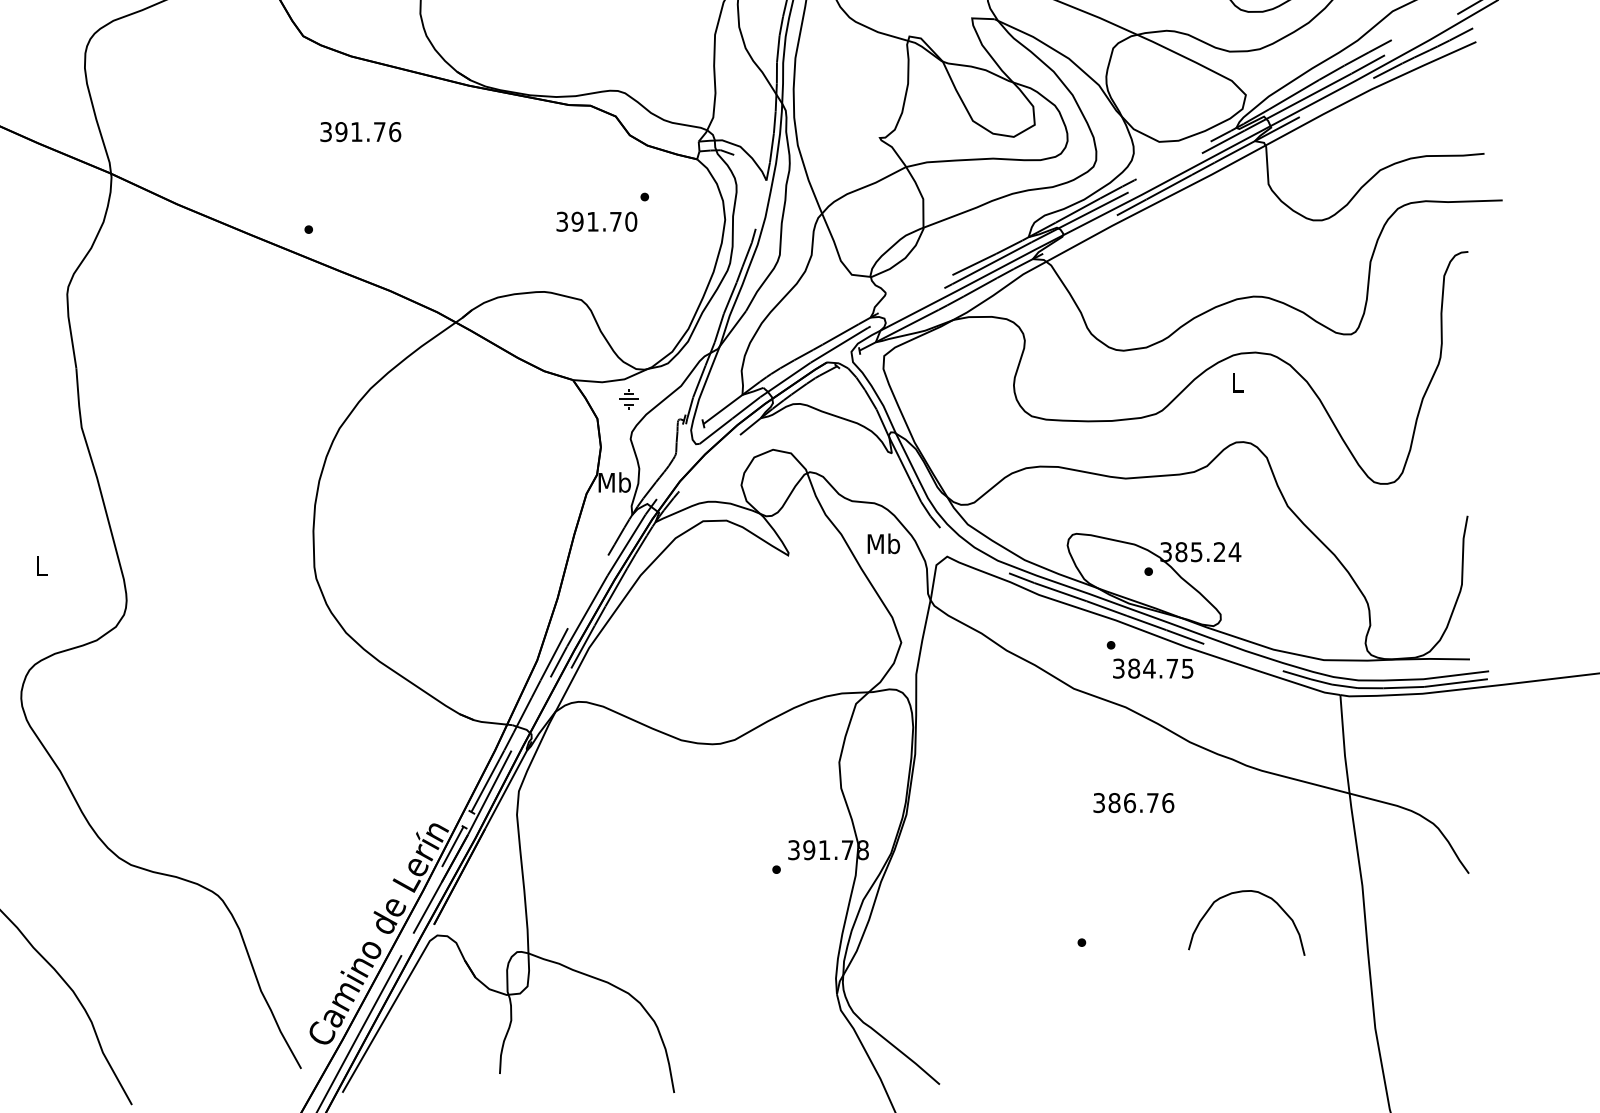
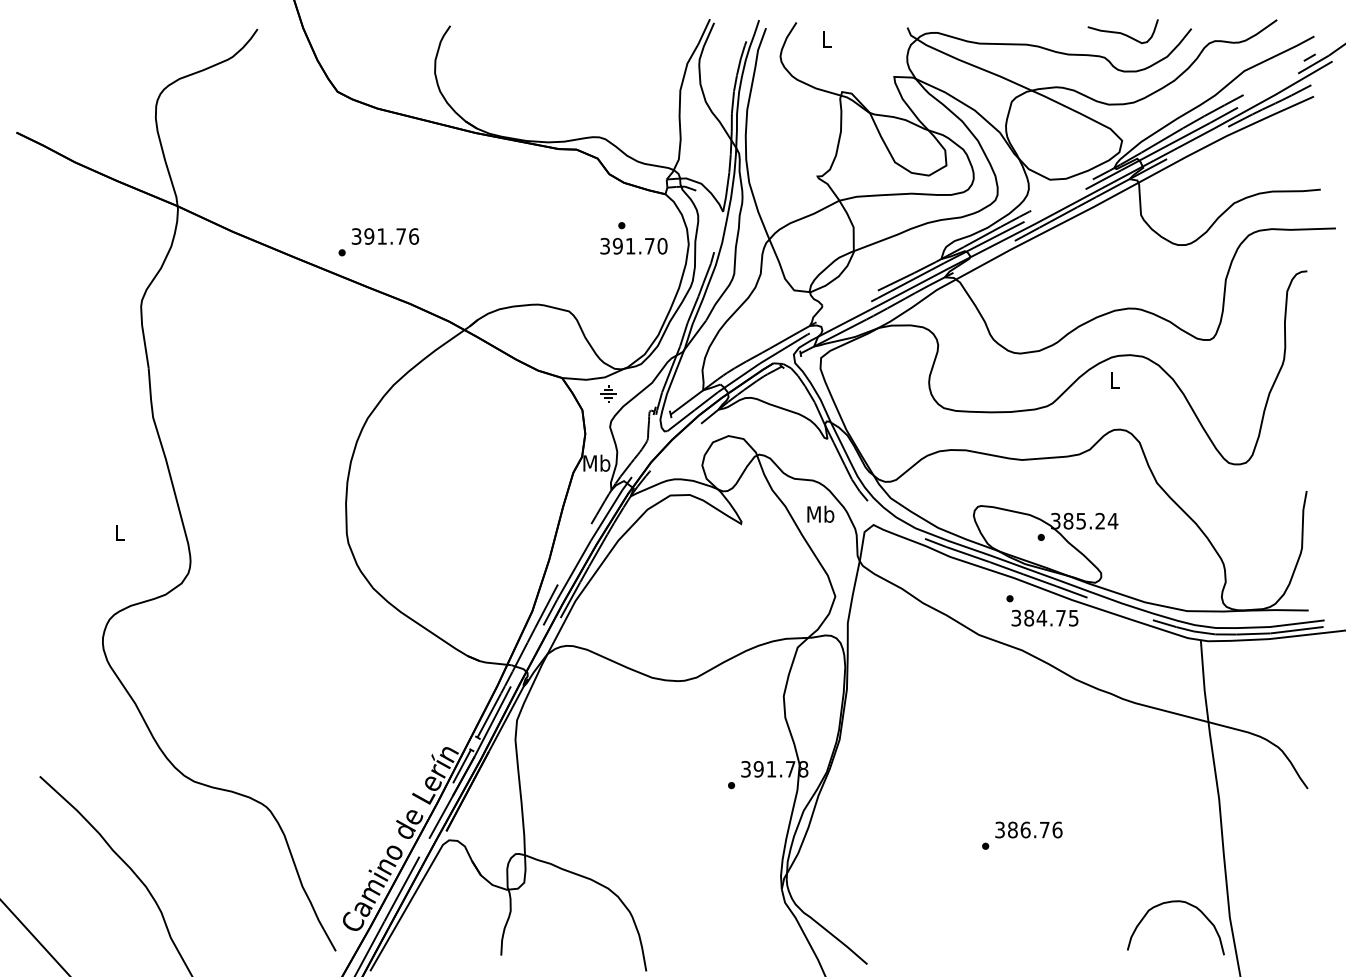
text: (360, 131) -> (385, 236), moved
text: (596, 220) -> (633, 245), moved
text: (1133, 802) -> (1028, 829), moved
curve: (1246, 892) -> (1175, 902), moved

